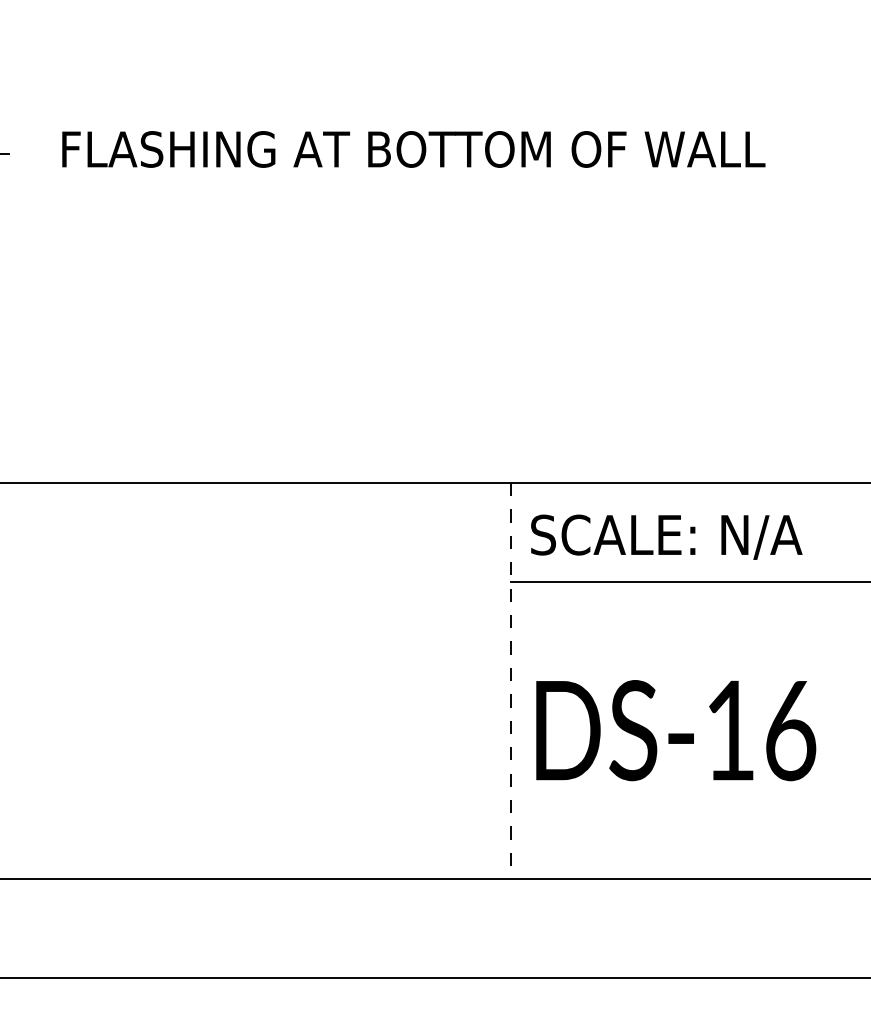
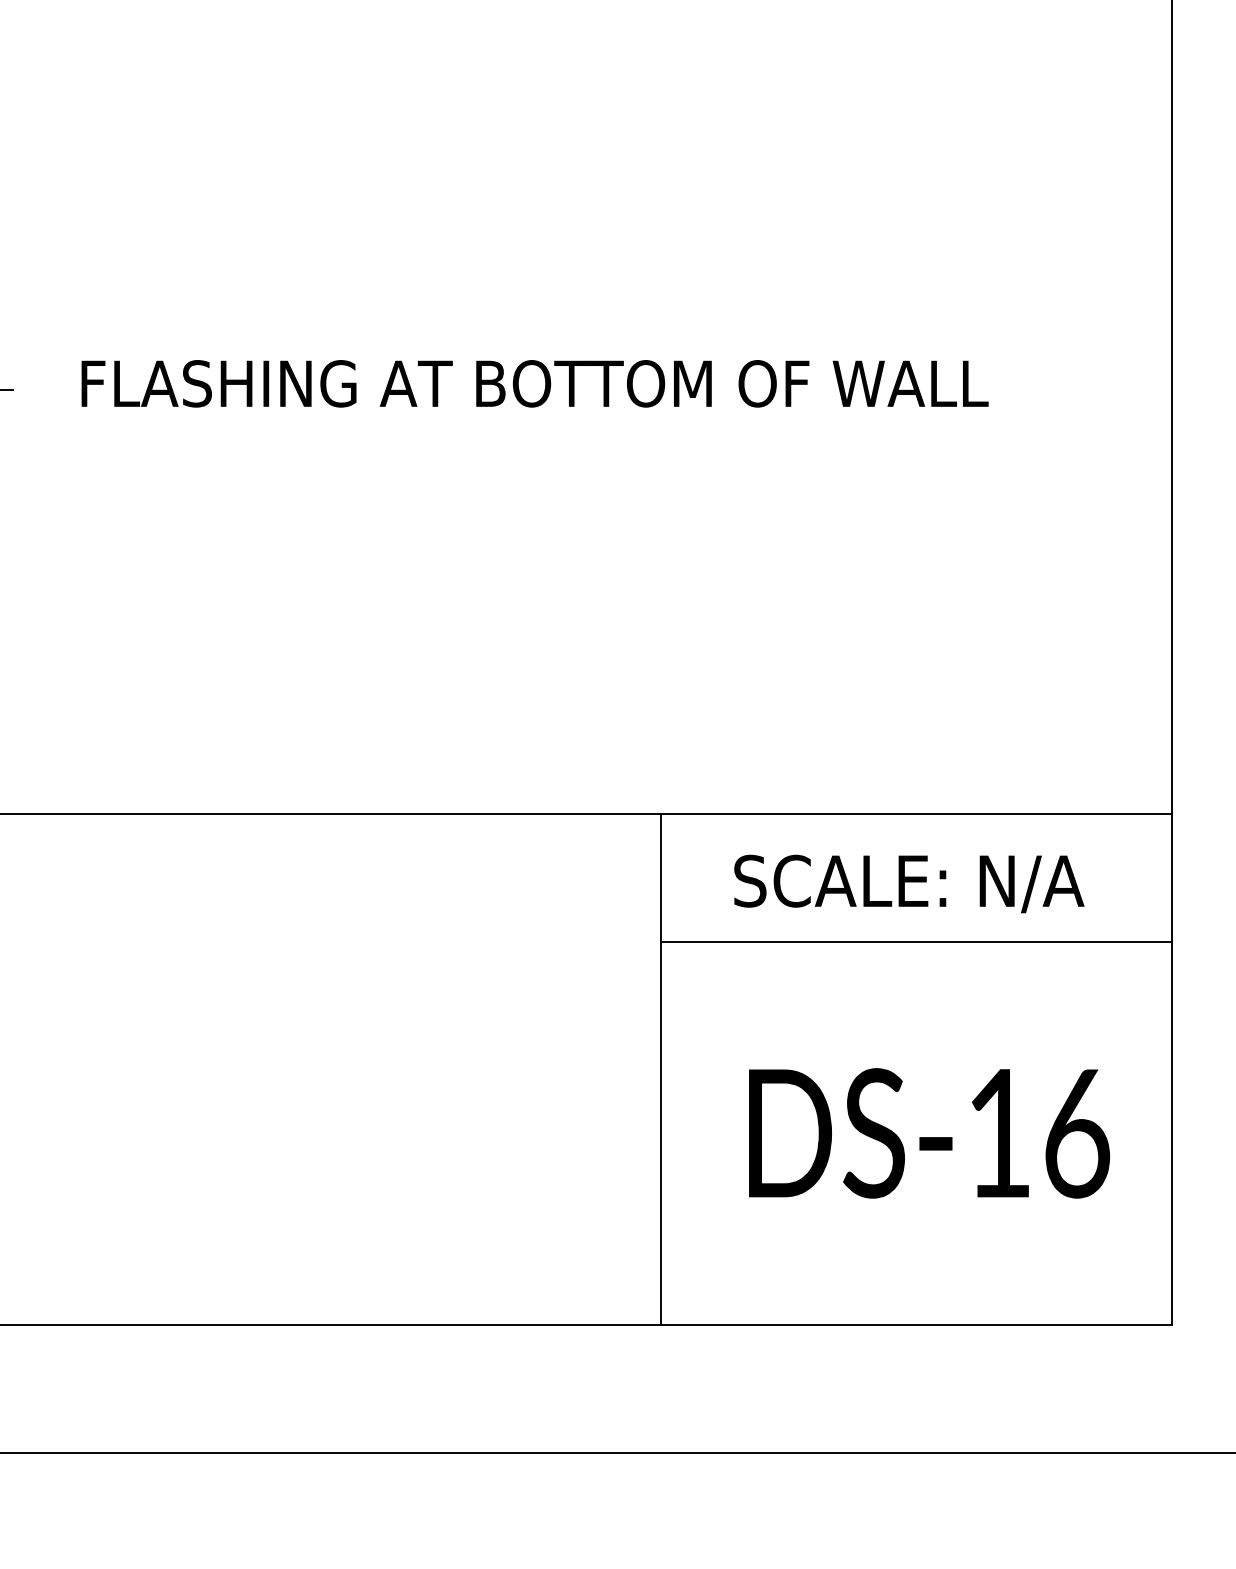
text: (666, 536) -> (909, 883), moved
line: (511, 681) -> (660, 1069), dashed -> solid
text: (676, 730) -> (929, 1133), moved

